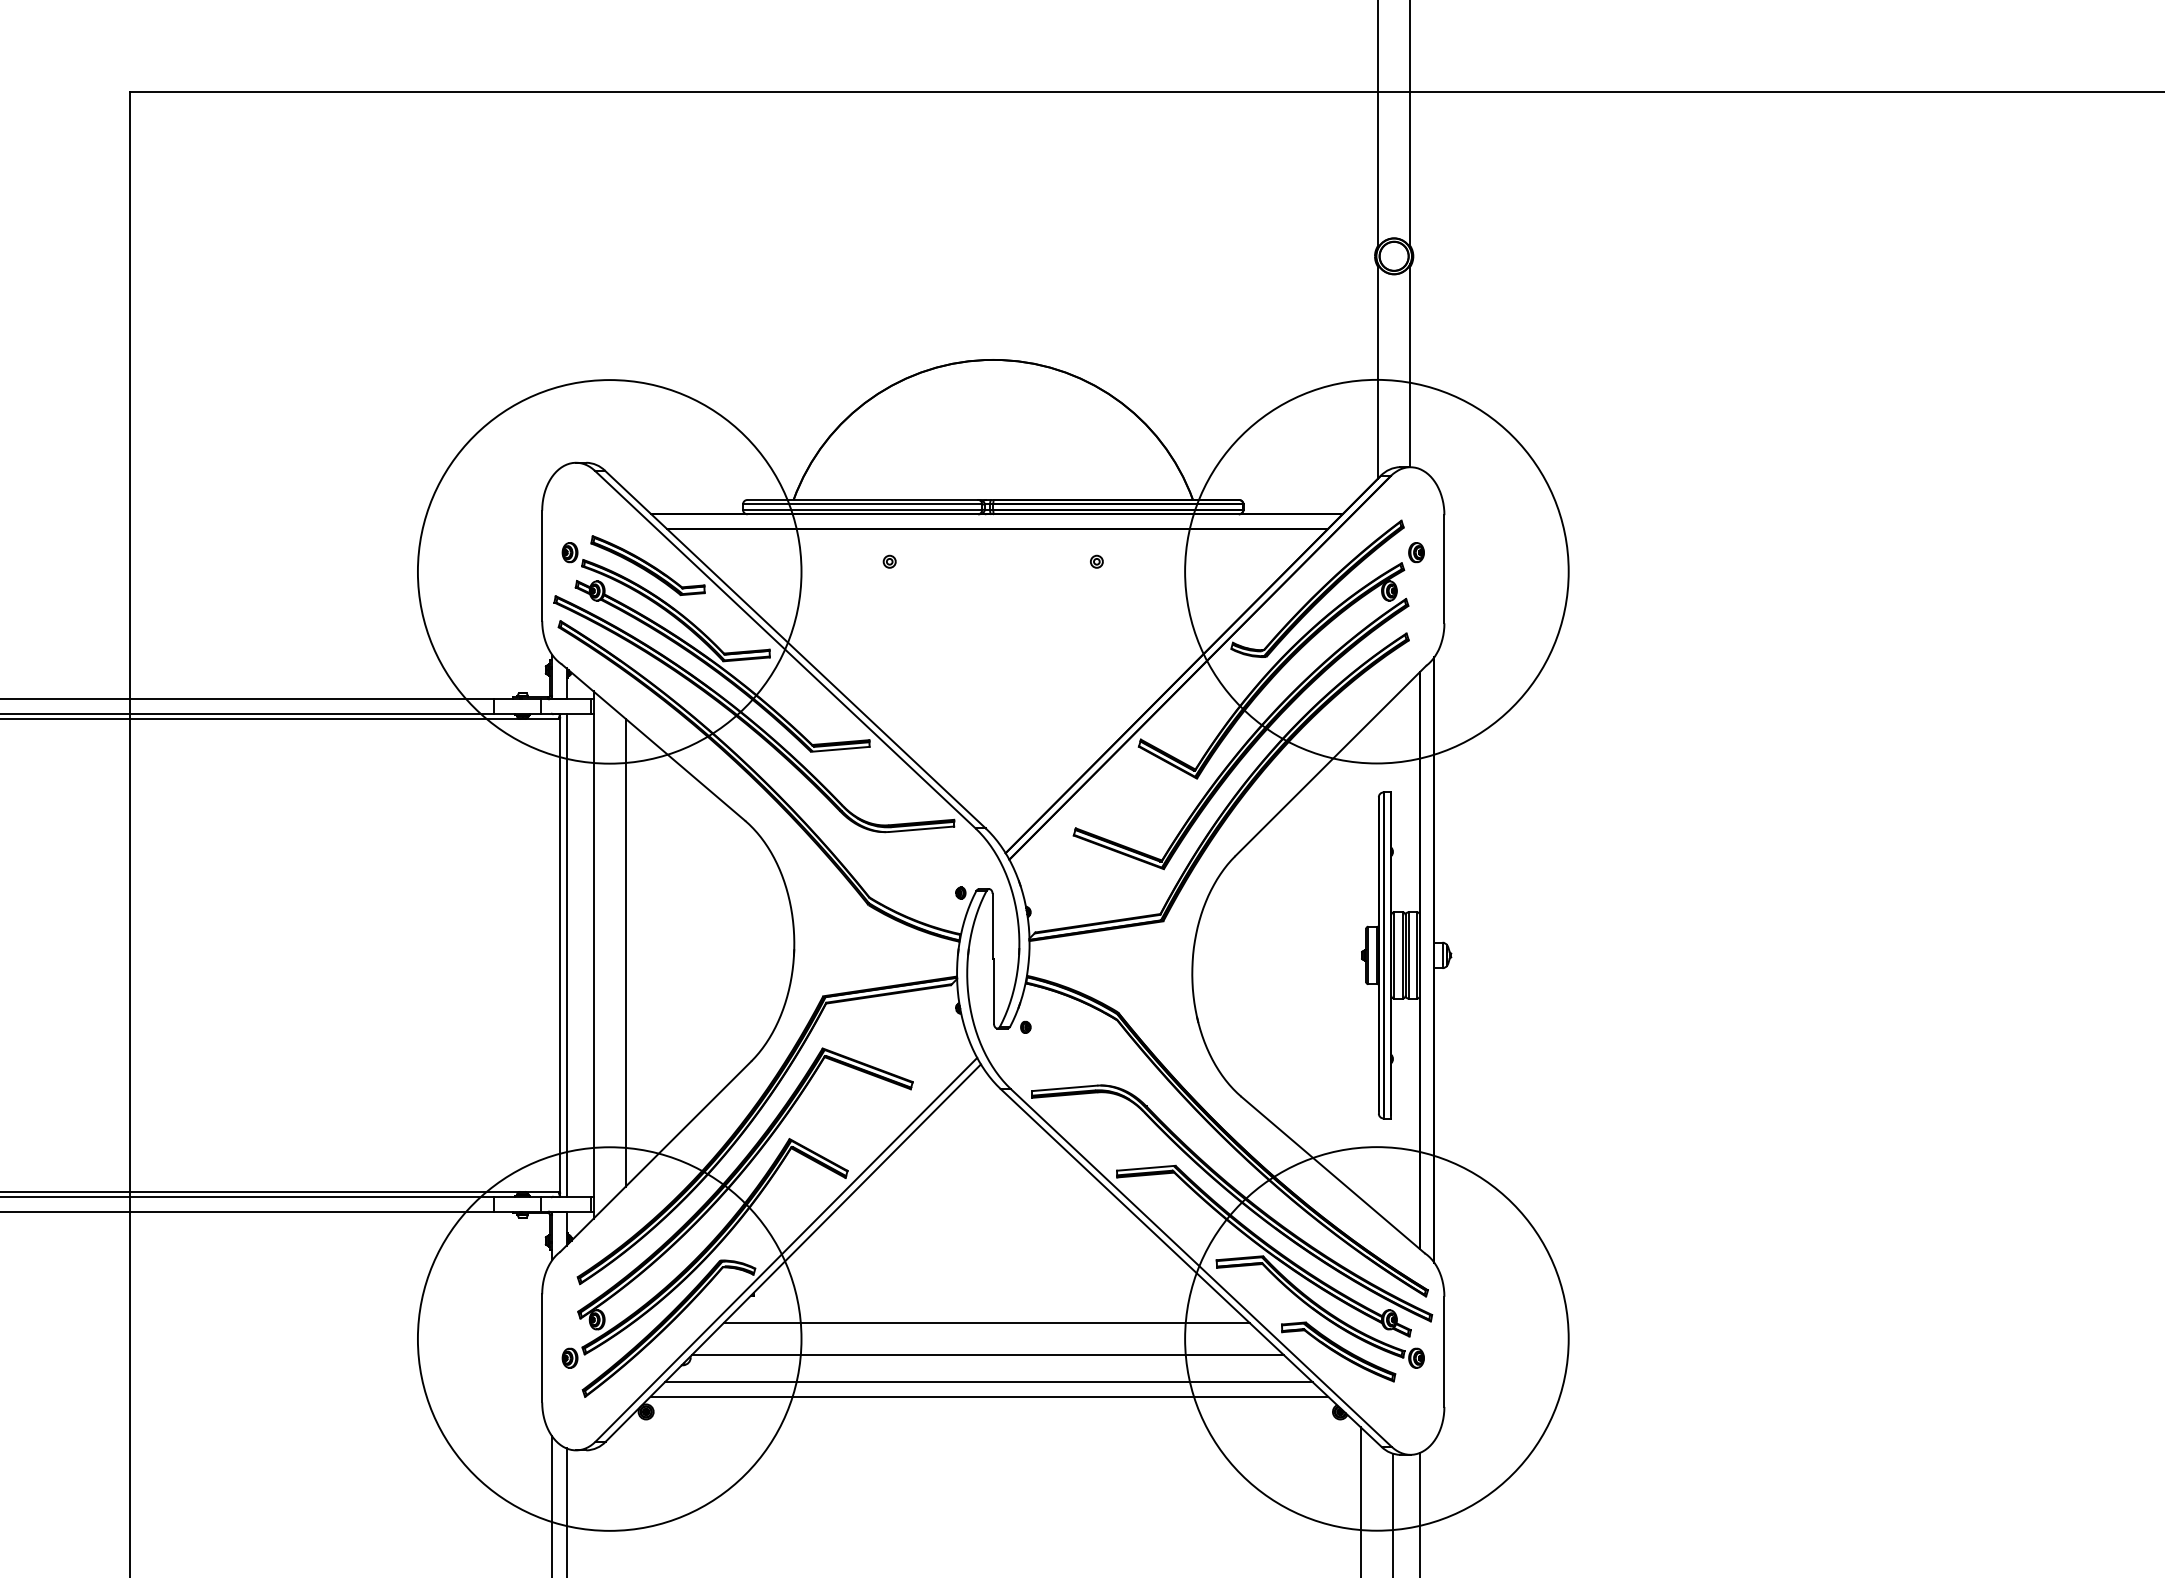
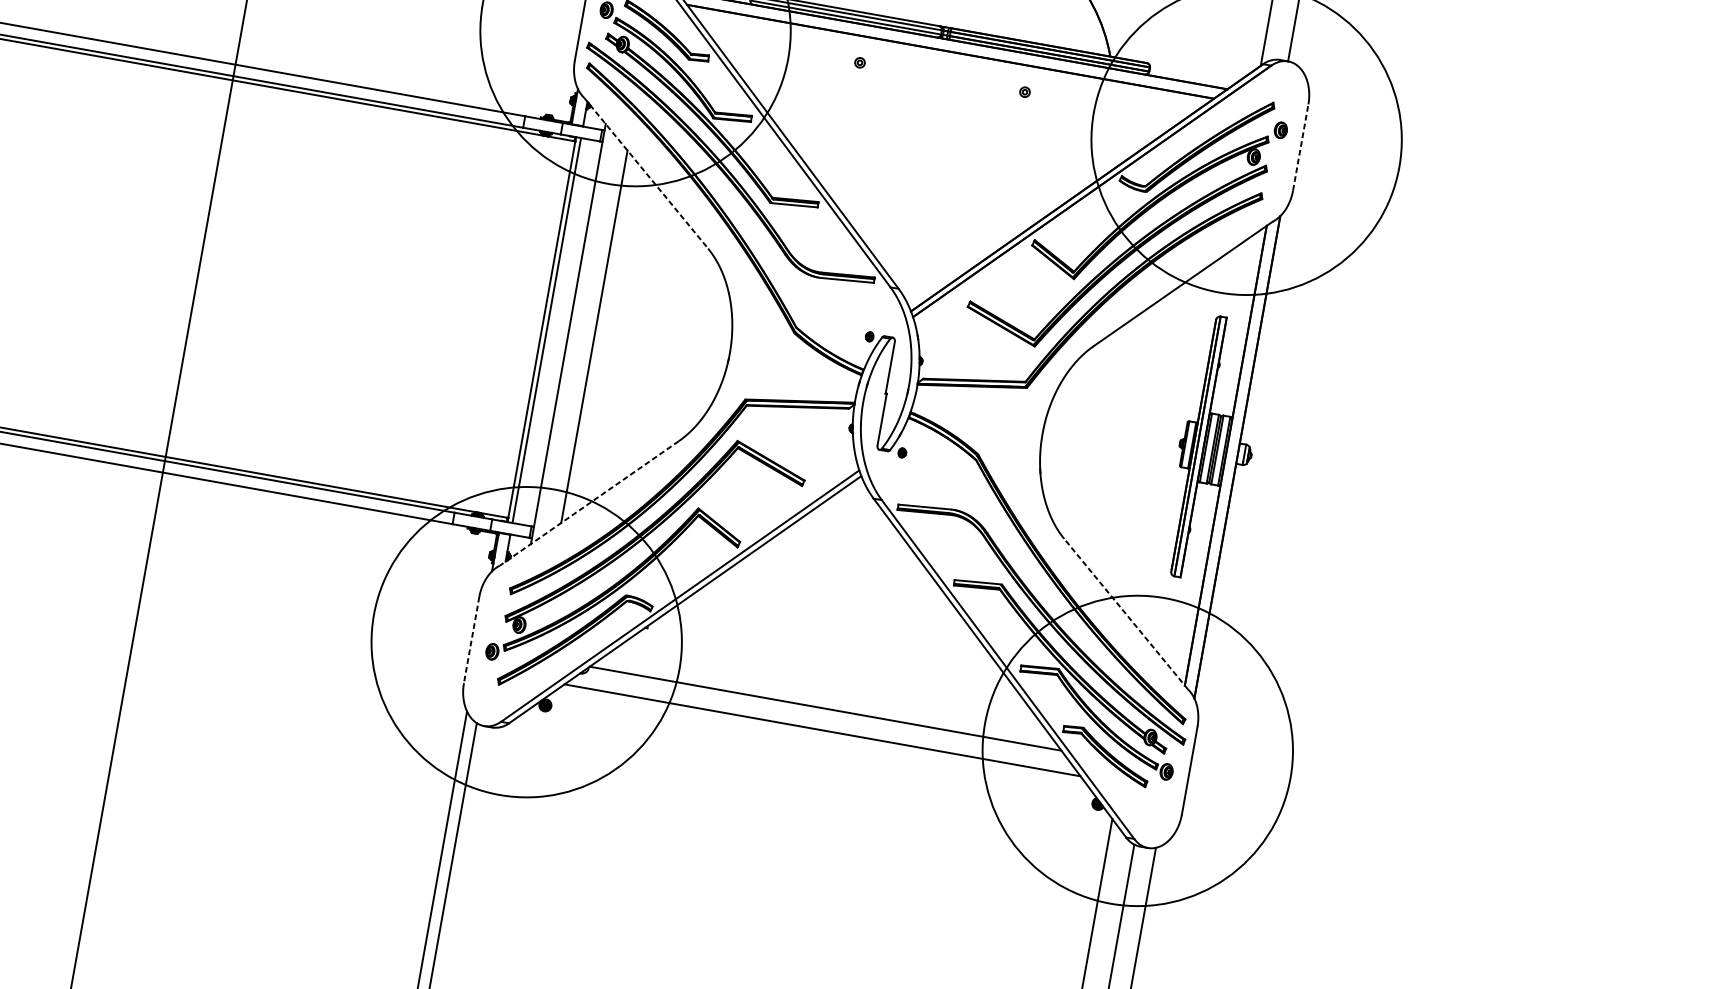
line: (1444, 568) -> (1300, 146), solid -> dashed
line: (653, 742) -> (646, 173), solid -> dashed
line: (655, 1156) -> (589, 503), solid -> dashed
line: (1333, 1175) -> (1126, 614), solid -> dashed
line: (986, 1322) -> (829, 682), removed
line: (542, 1348) -> (471, 640), solid -> dashed
line: (989, 1396) -> (821, 741), removed

